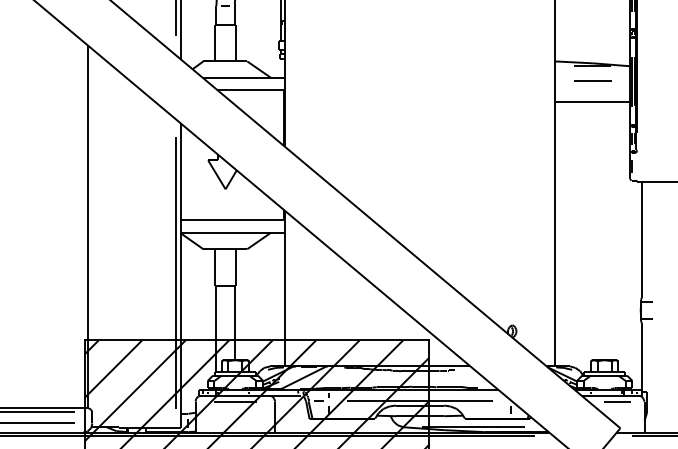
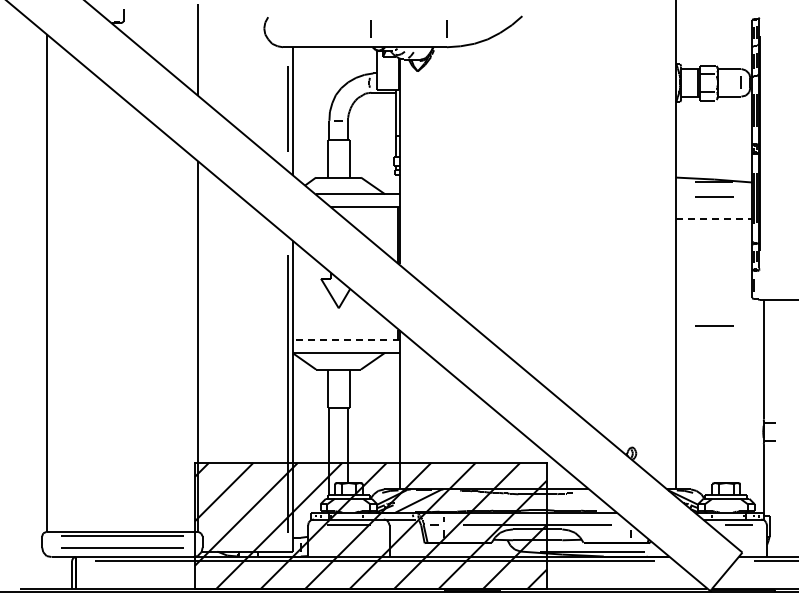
line: (593, 102) -> (714, 219), solid -> dashed
line: (593, 206) -> (714, 325), added
line: (232, 219) -> (345, 339), solid -> dashed

